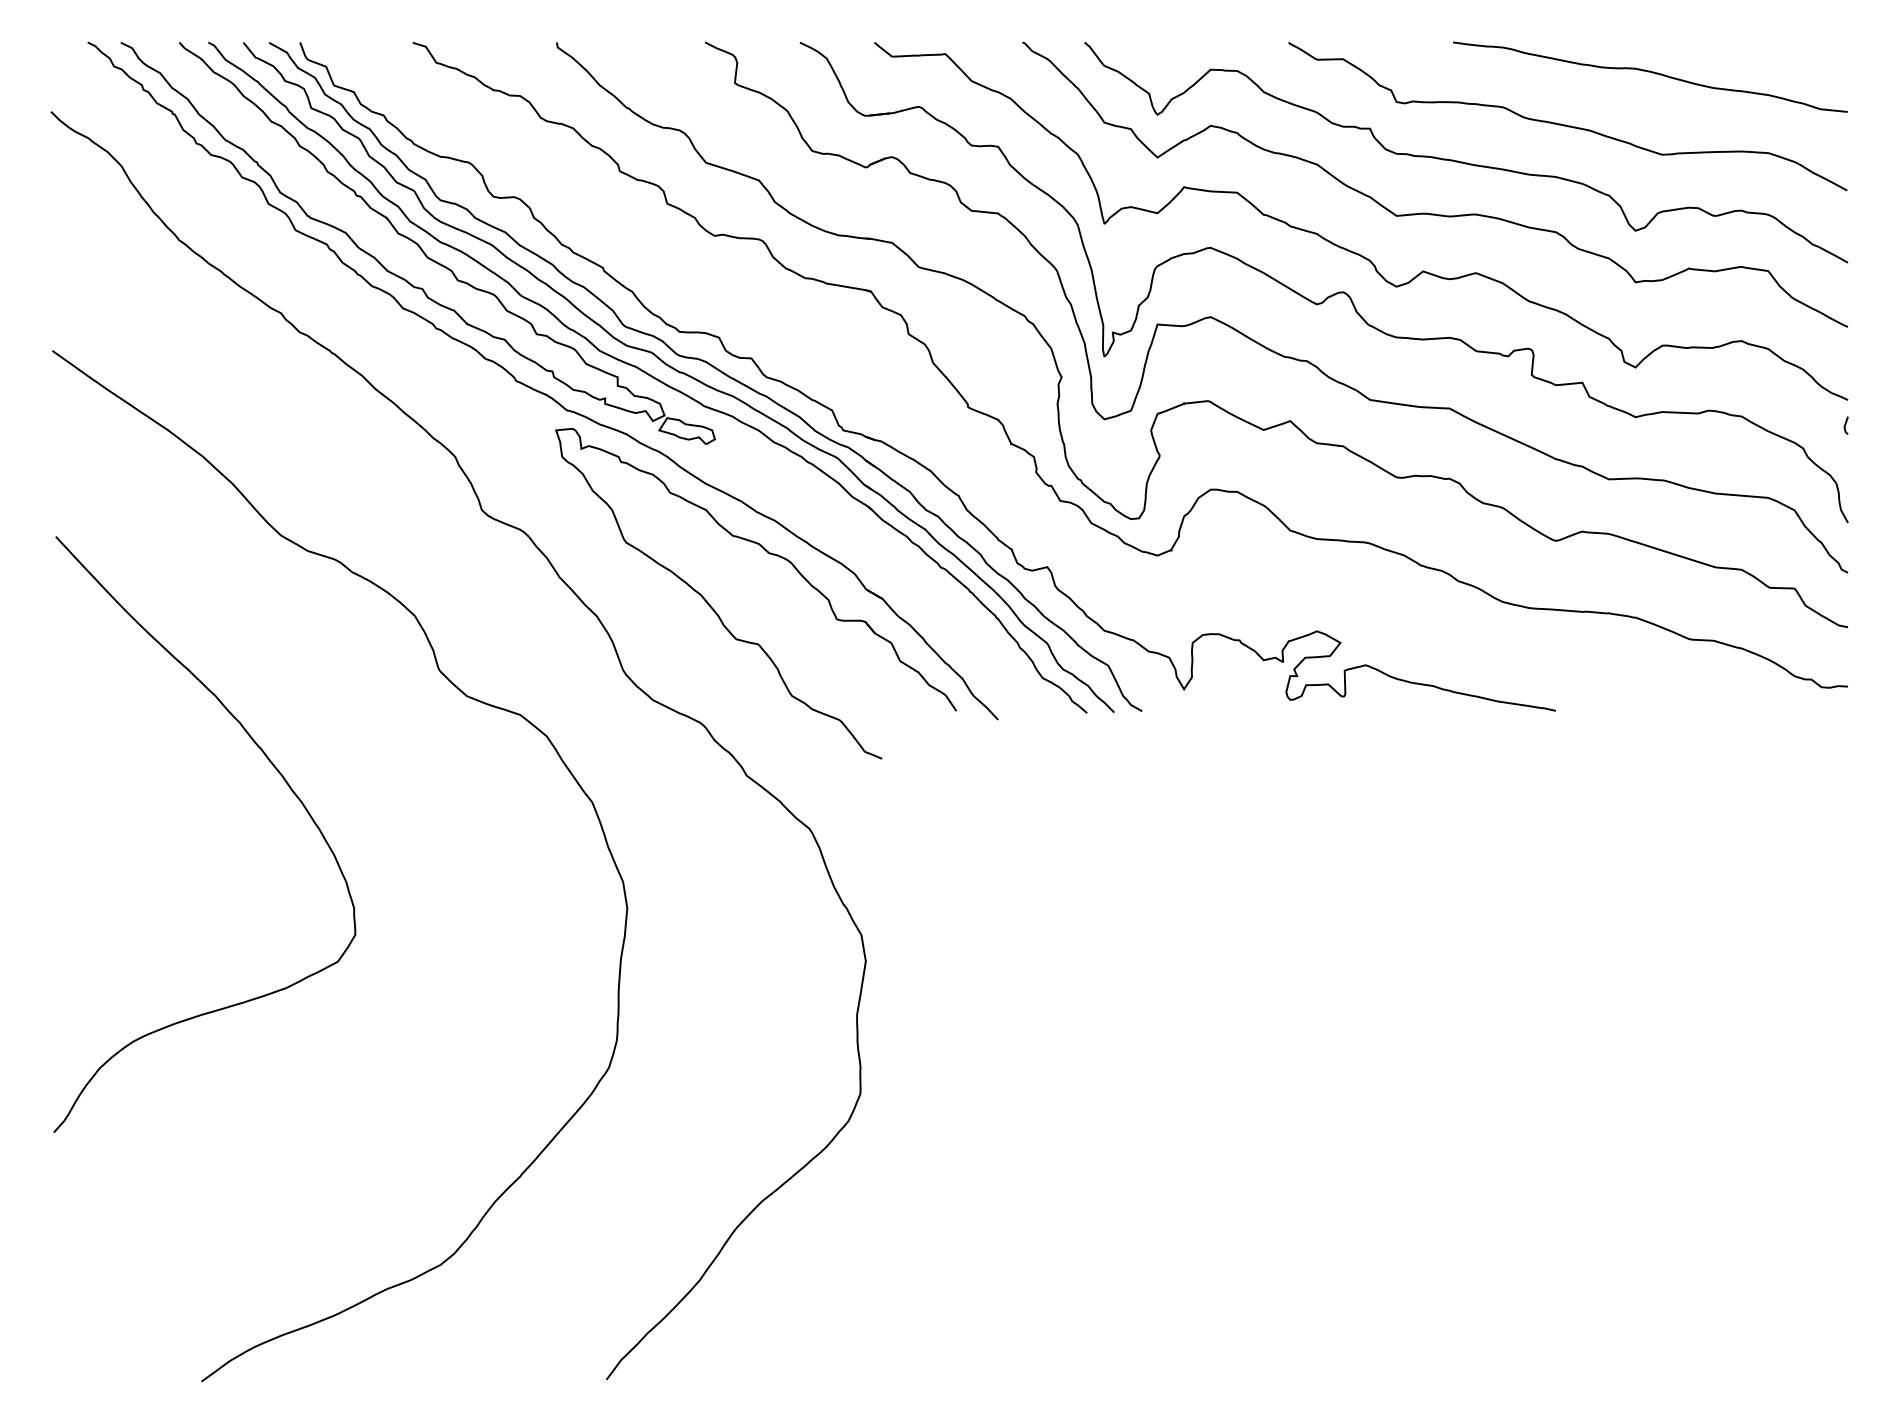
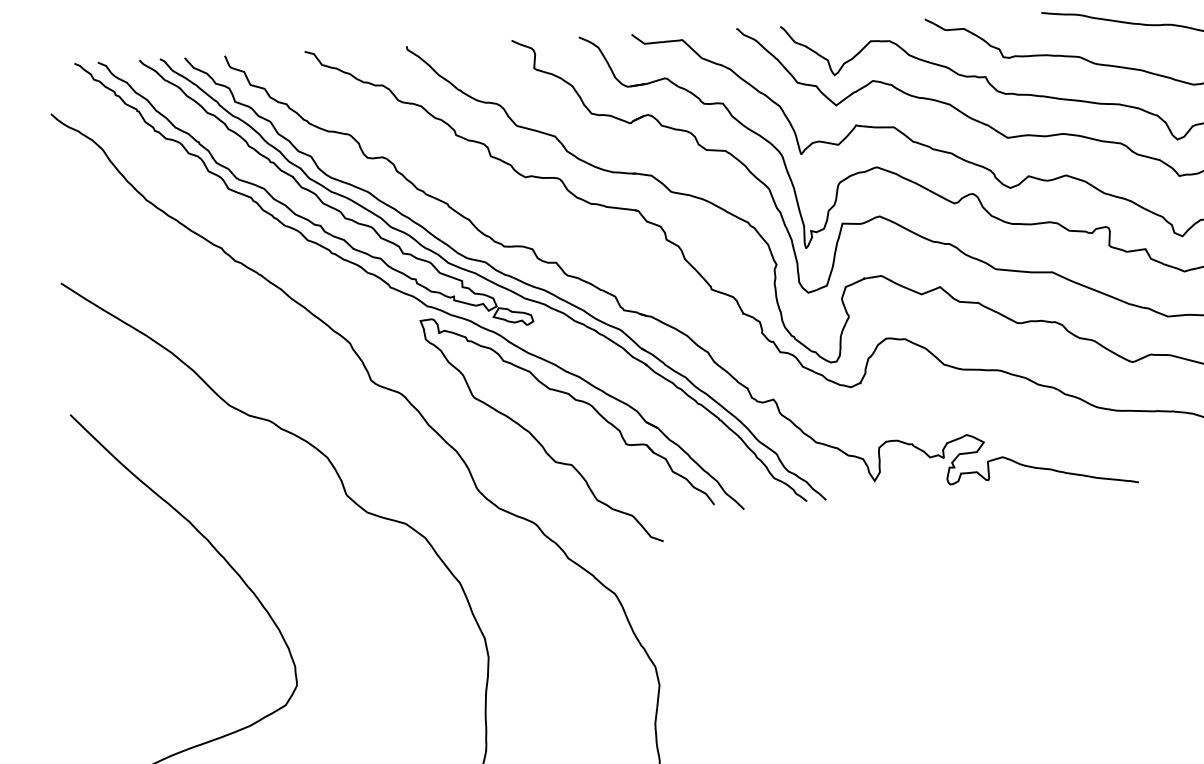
part: (712, 367) -> (528, 270), removed

